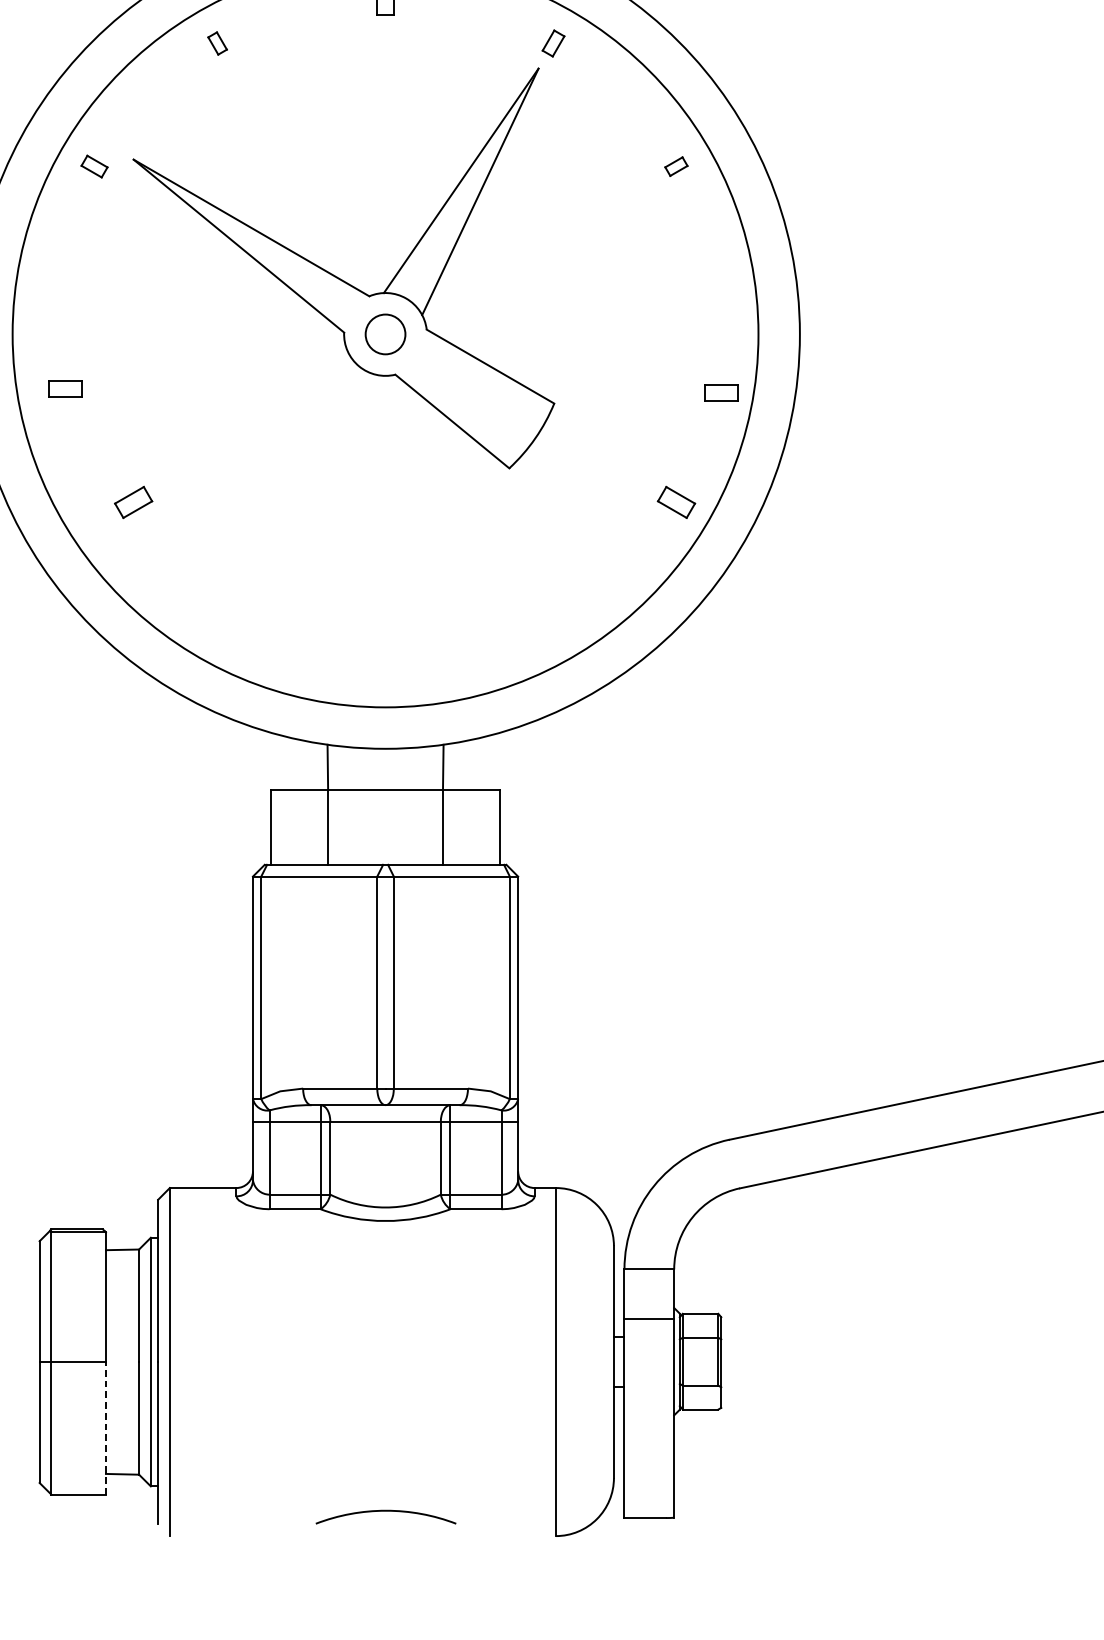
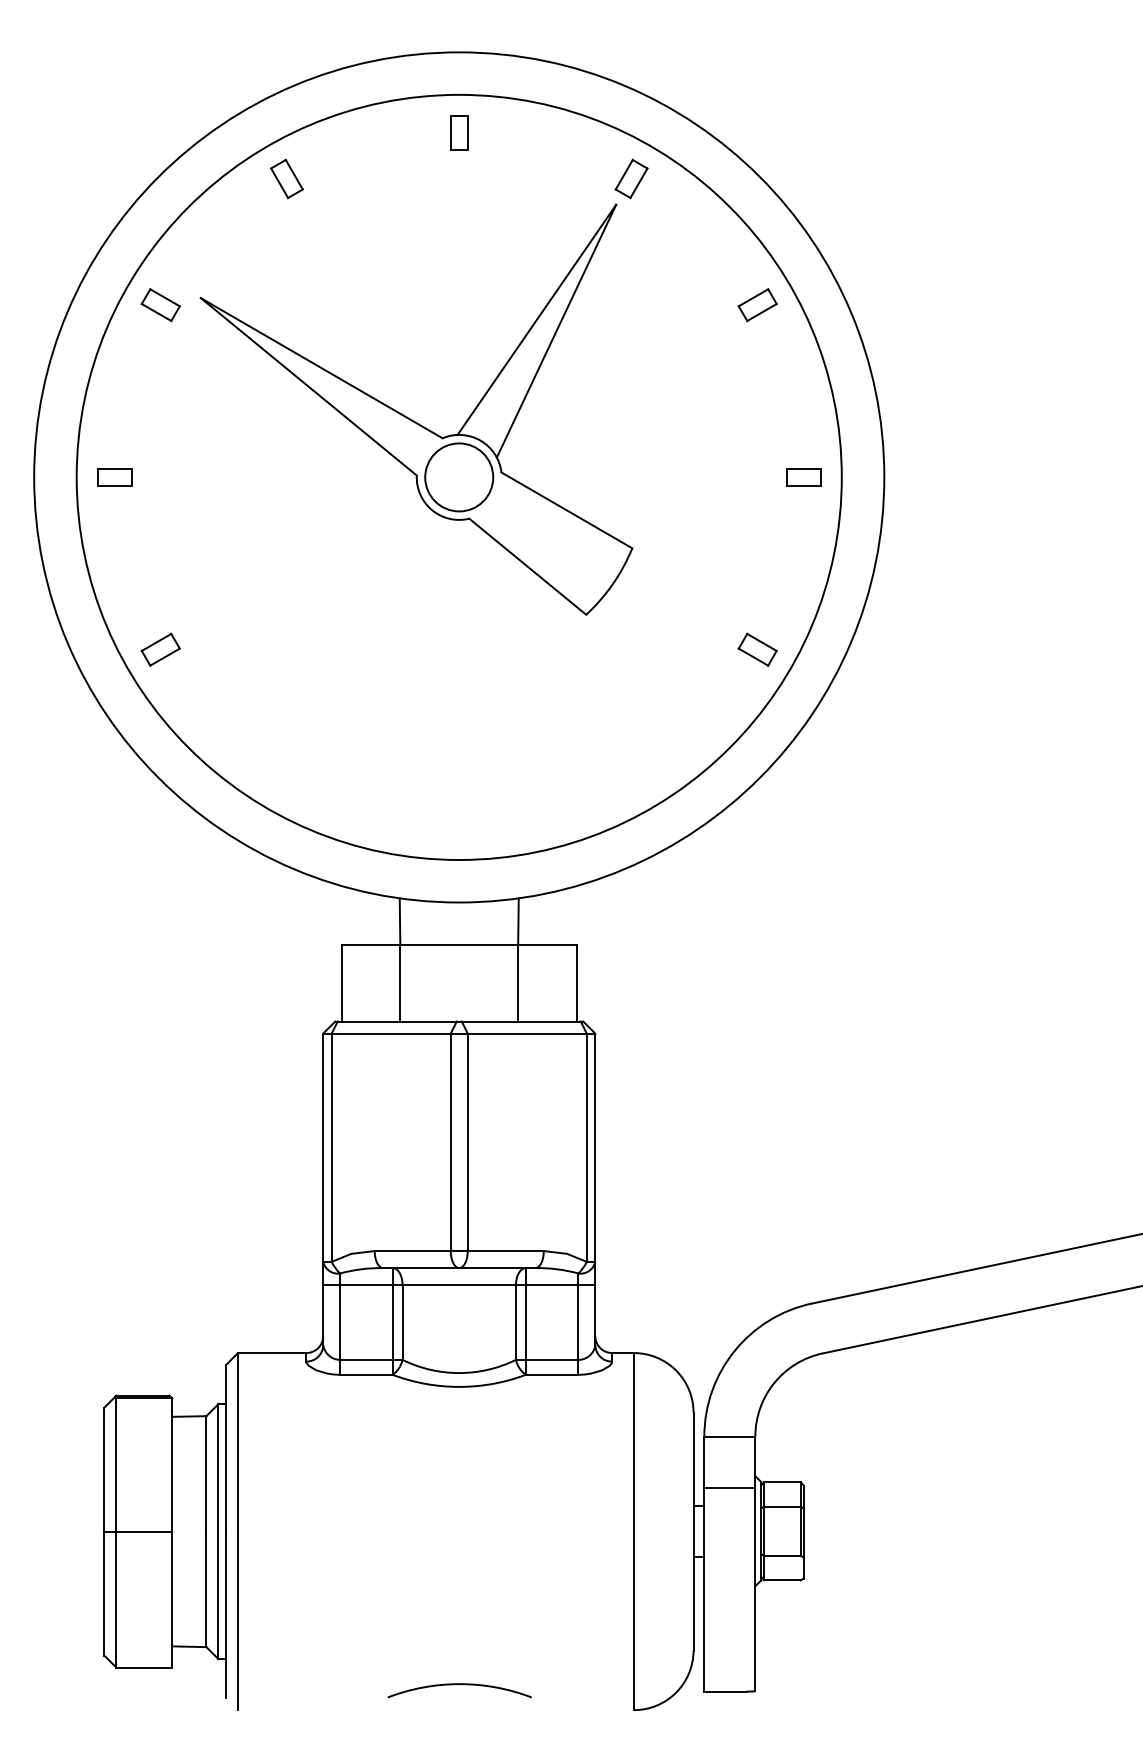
part: (217, 43) -> (286, 178), size x1.67
part: (553, 43) -> (631, 178), size x1.43
part: (94, 166) -> (160, 305), size x1.43
part: (676, 166) -> (757, 305), size x1.67
circle: (385, 334) -> (459, 477), size x1.67
part: (65, 389) -> (114, 477), moved
part: (721, 393) -> (803, 477), moved
part: (133, 502) -> (160, 649), moved
line: (106, 1428) -> (172, 1599), dashed -> solid

